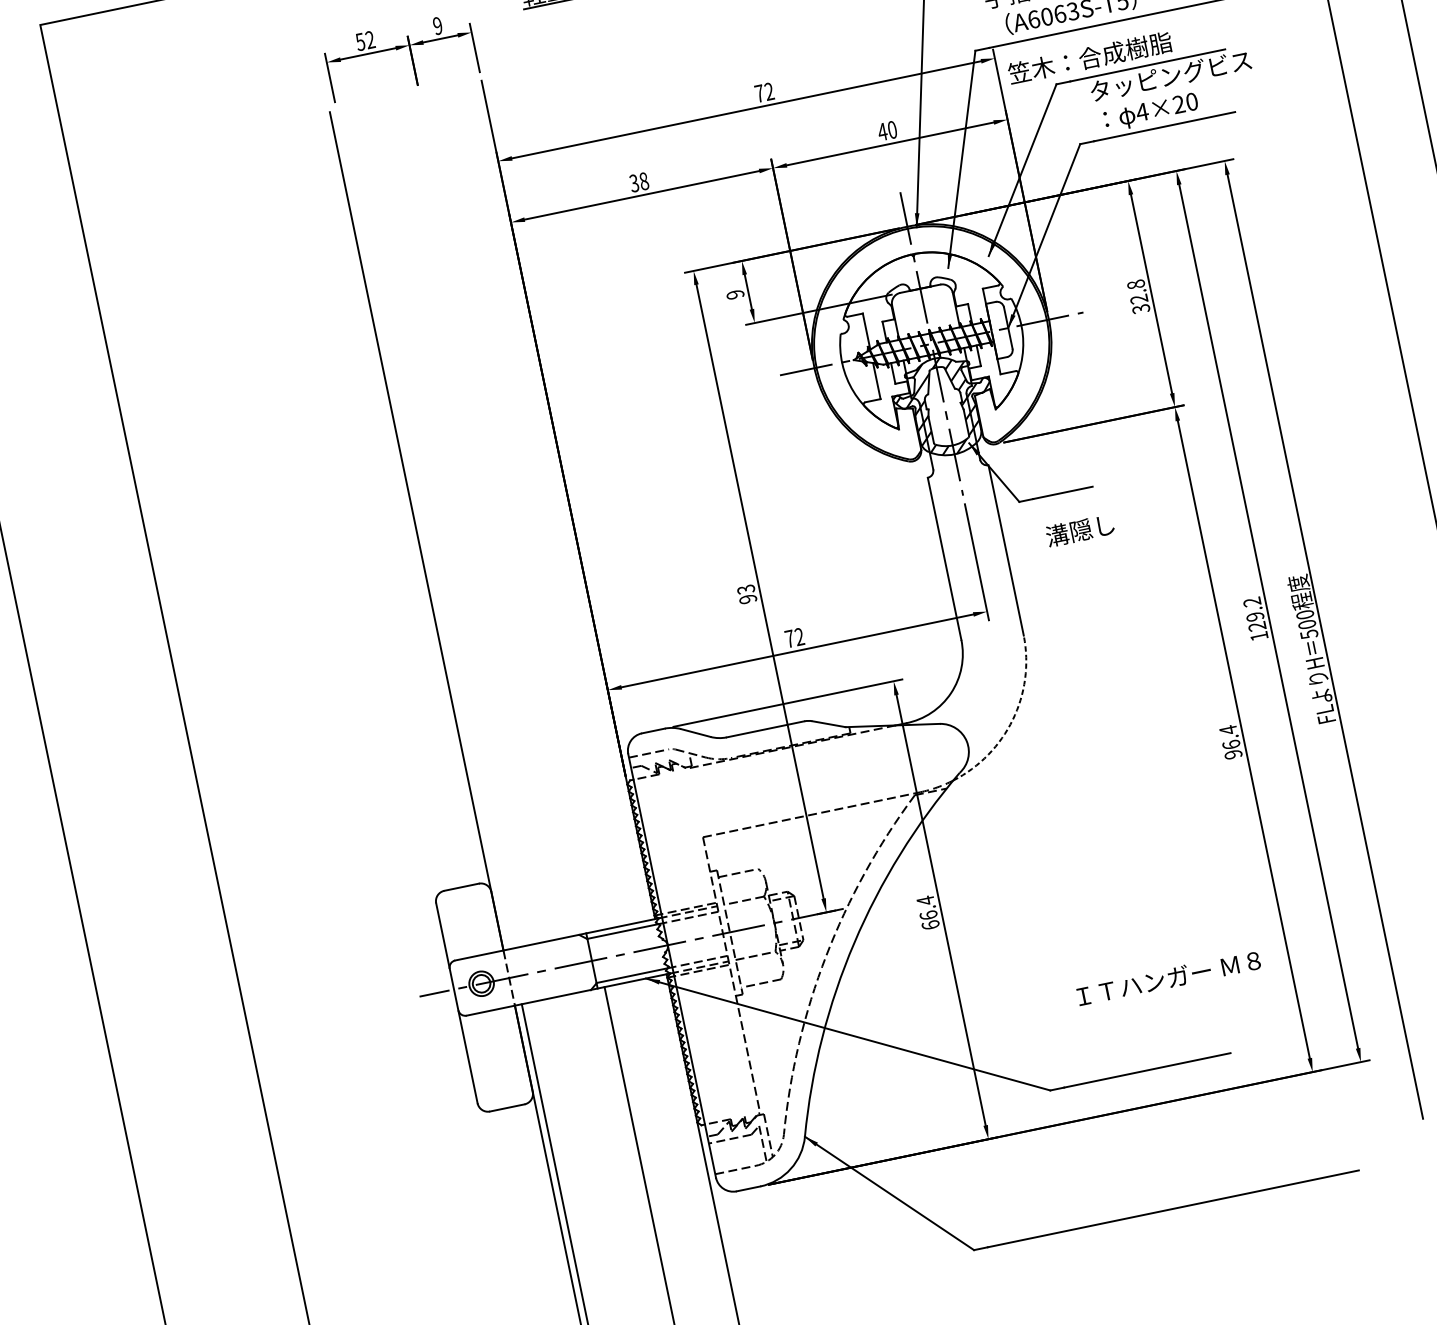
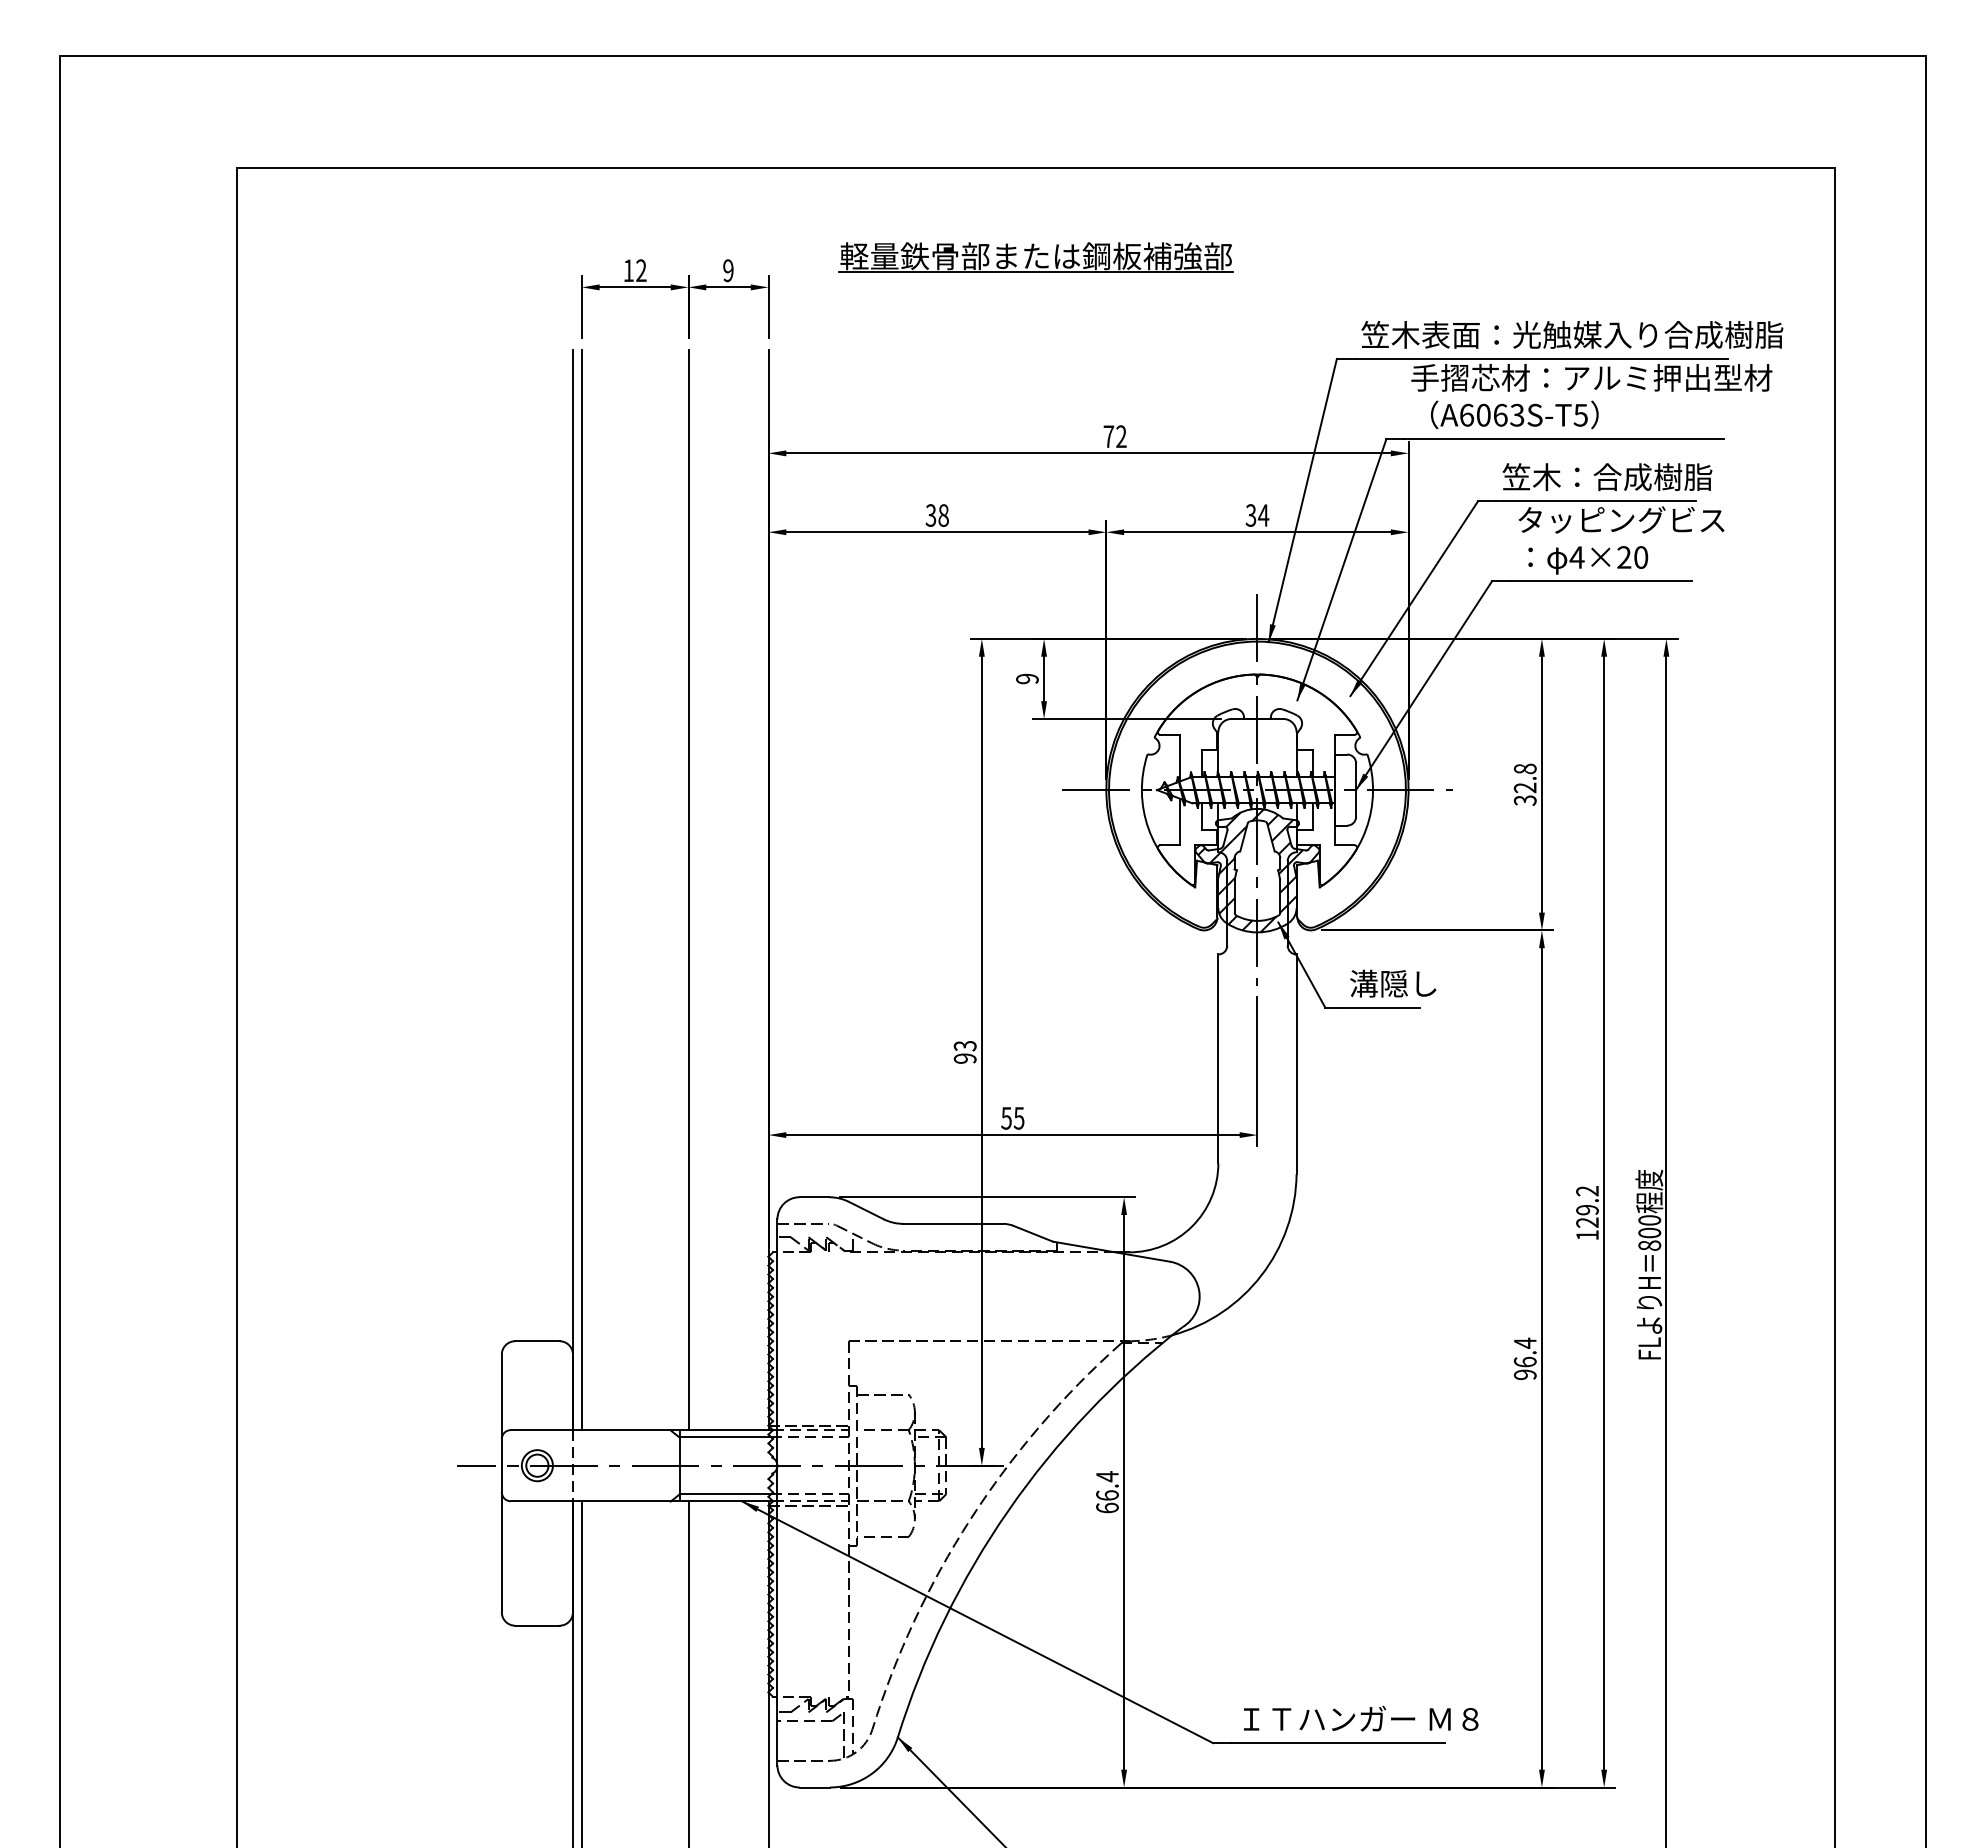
text: (360, 41) -> (628, 270), 52 -> 12
text: (1090, 57) -> (1607, 476), moved
text: (887, 130) -> (1257, 515), 40 -> 34
line: (506, 512) -> (688, 889), added
line: (423, 529) -> (581, 889), added
text: (1080, 530) -> (1393, 983), moved
text: (1309, 634) -> (1649, 1245), 500 -> 800
text: (794, 637) -> (1012, 1117), 72 -> 55
arc: (1012, 719) -> (1261, 1275), dashed -> solid
text: (1169, 978) -> (1361, 1718), moved

